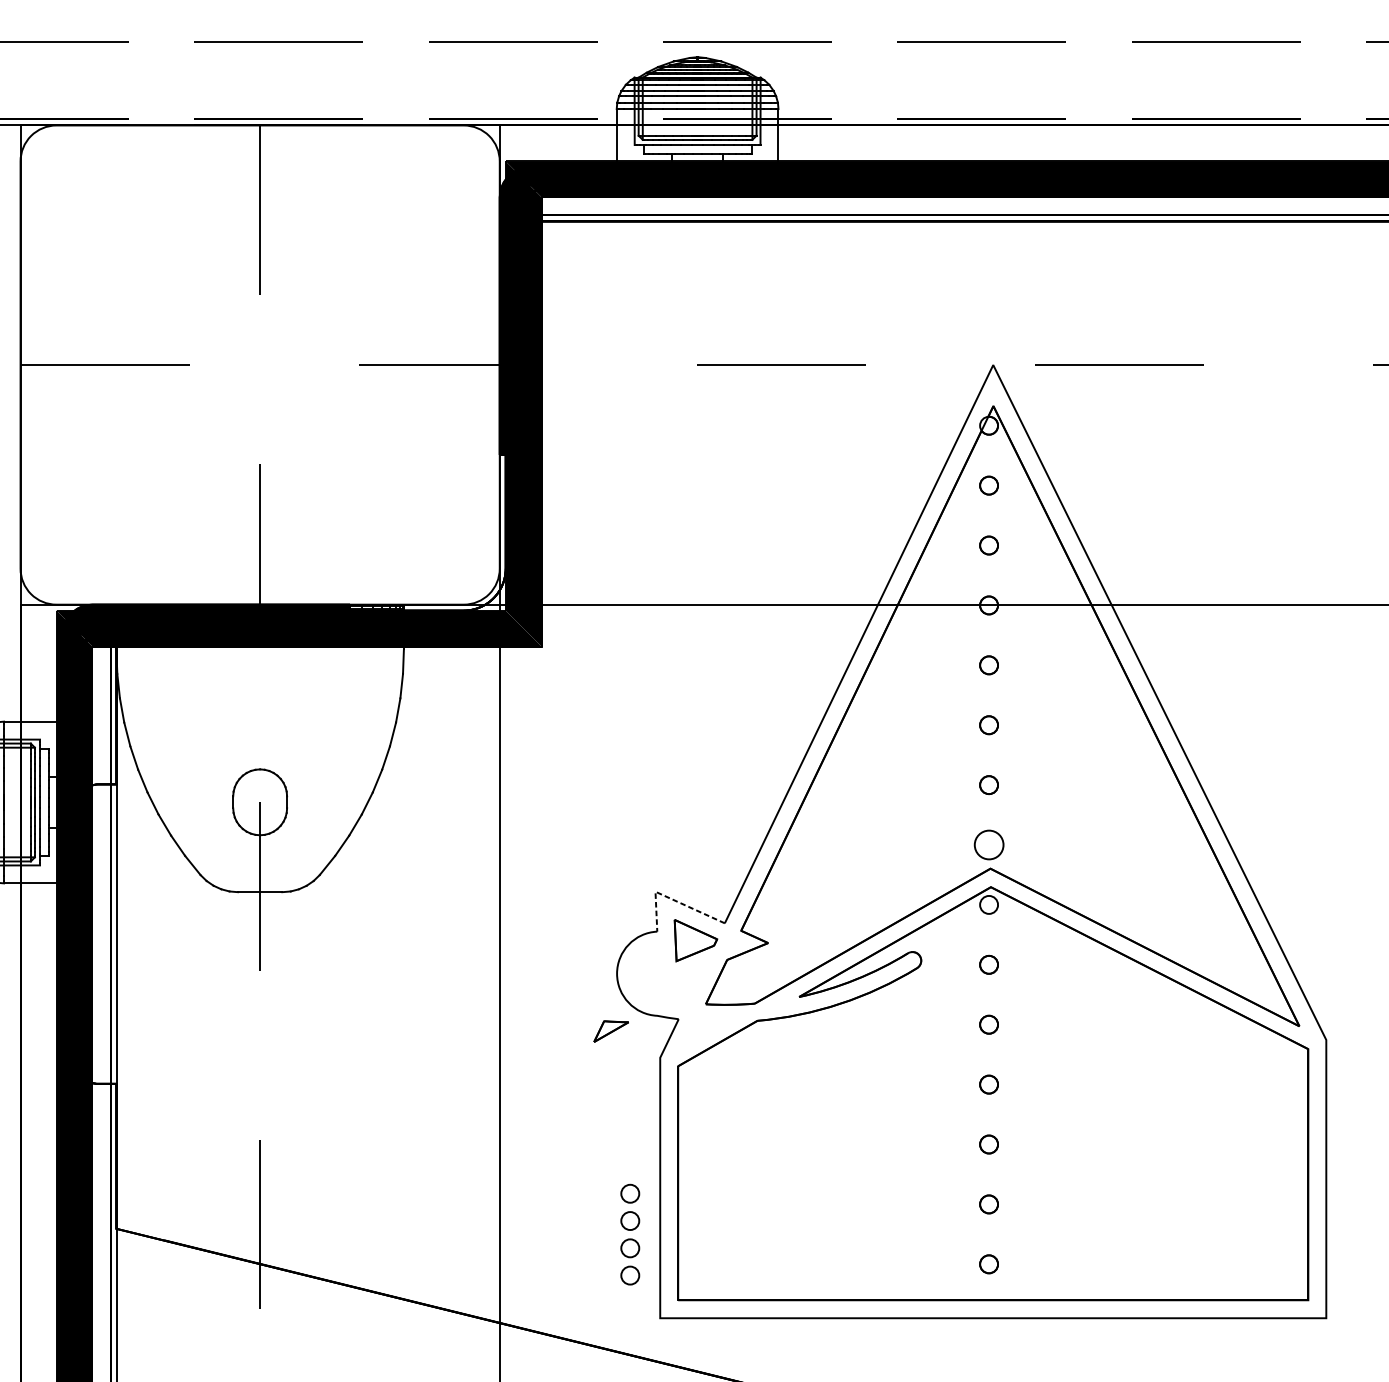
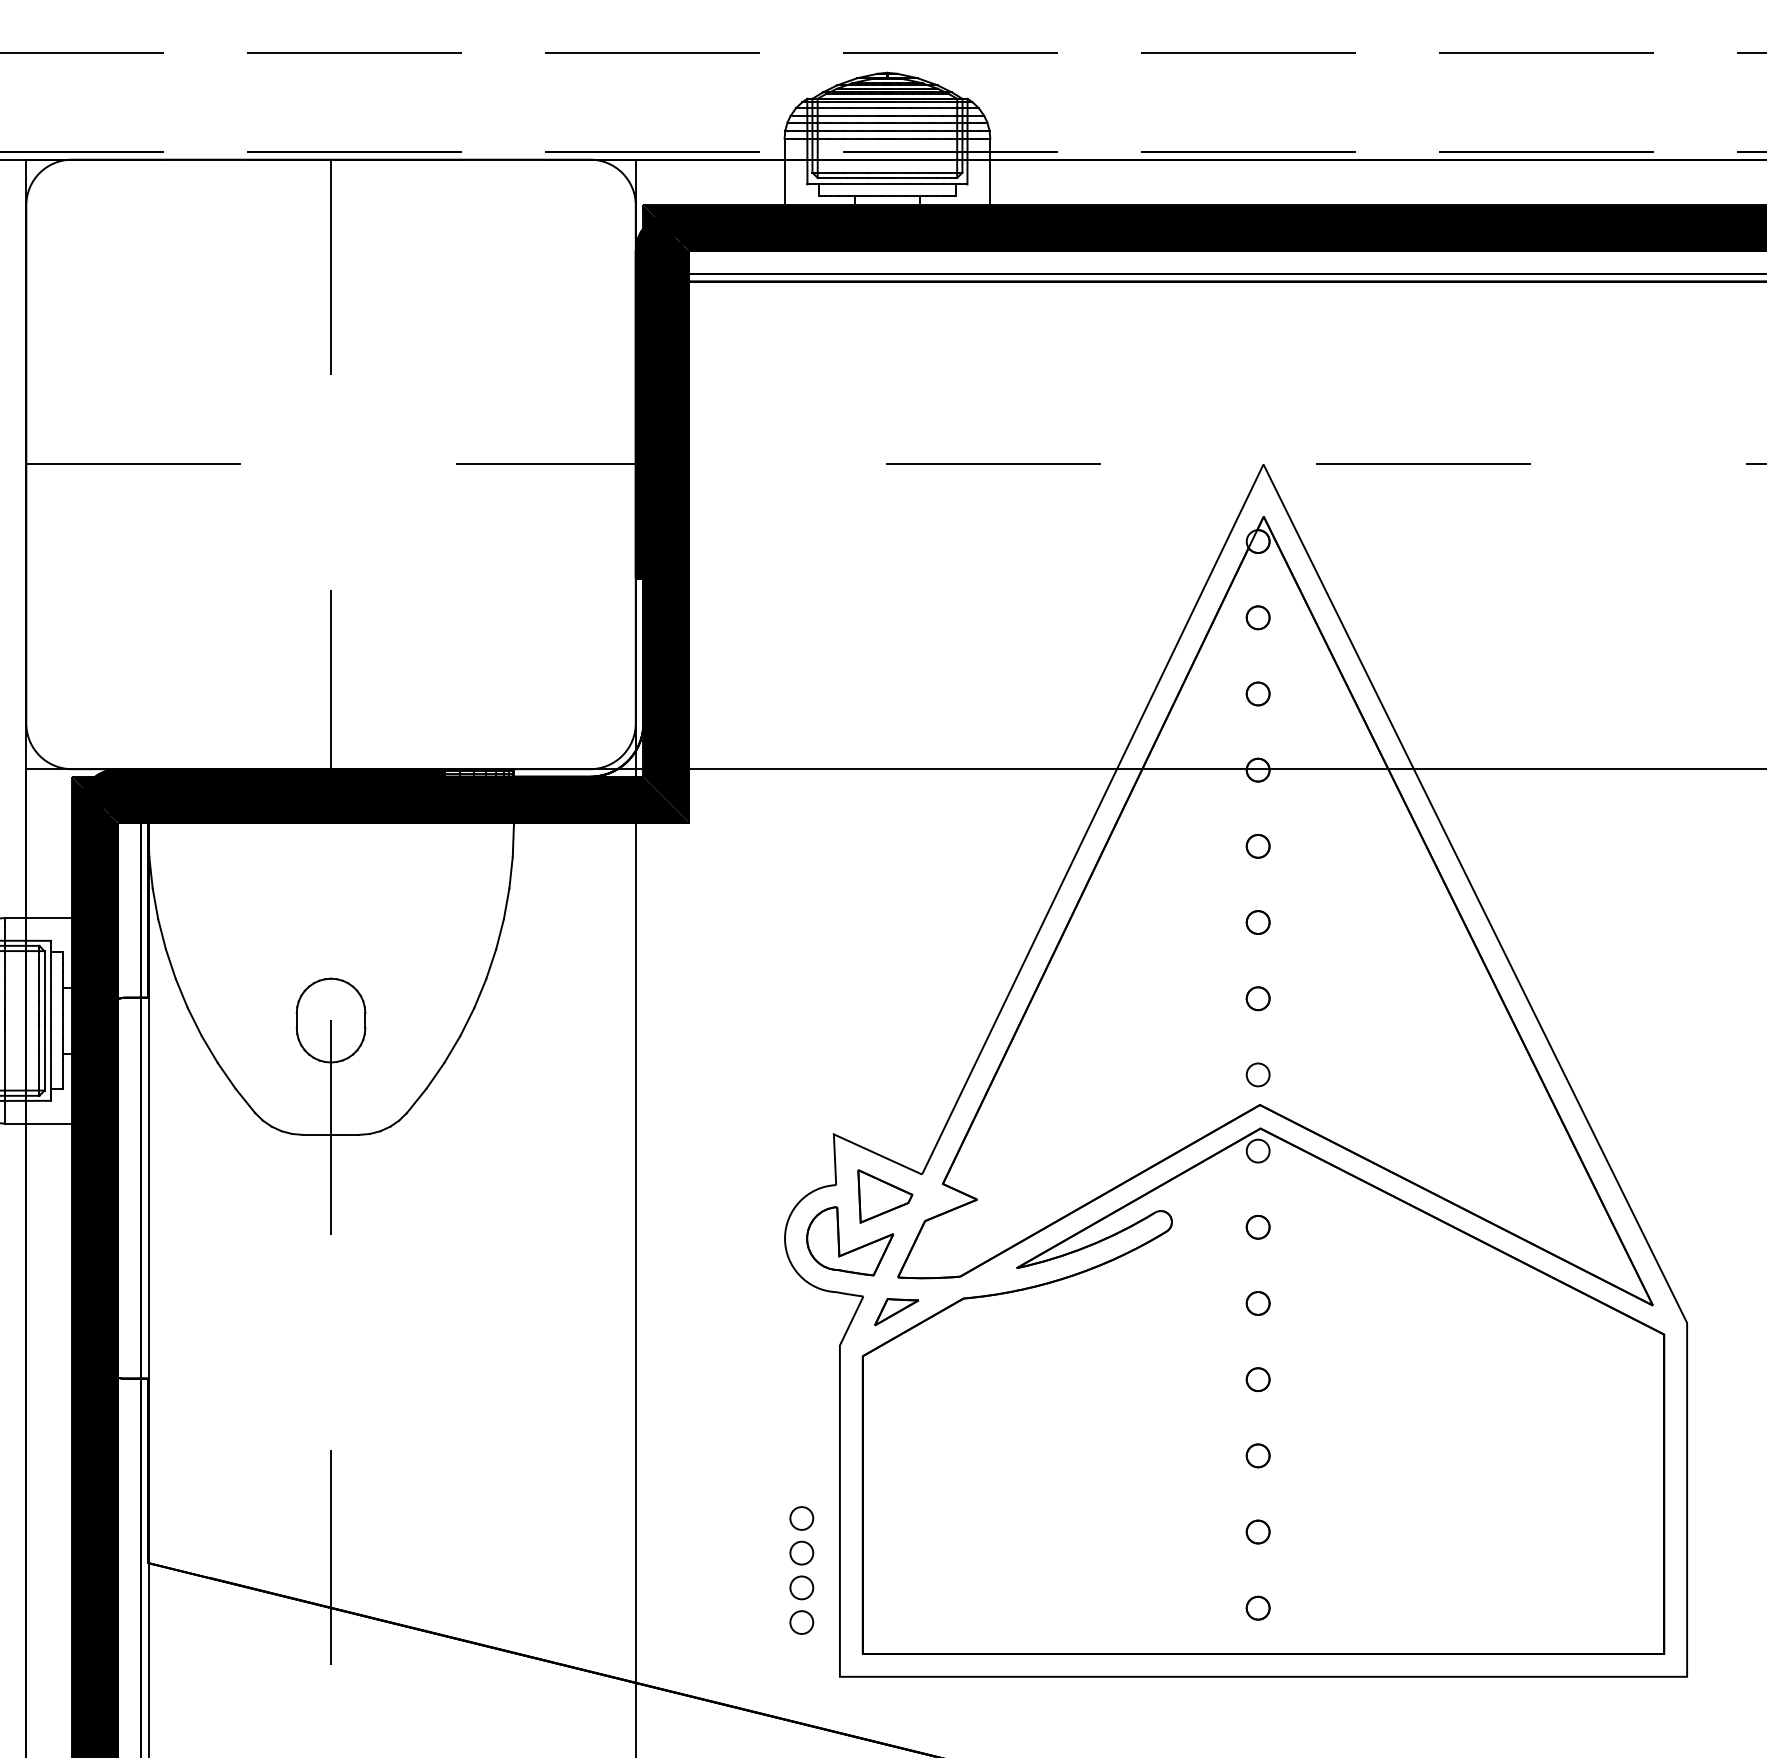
circle: (988, 844) -> (1257, 1074), size x0.62
line: (670, 898) -> (853, 1143), dashed -> solid
part: (670, 982) -> (852, 1249), added
part: (611, 1031) -> (896, 1312), moved

